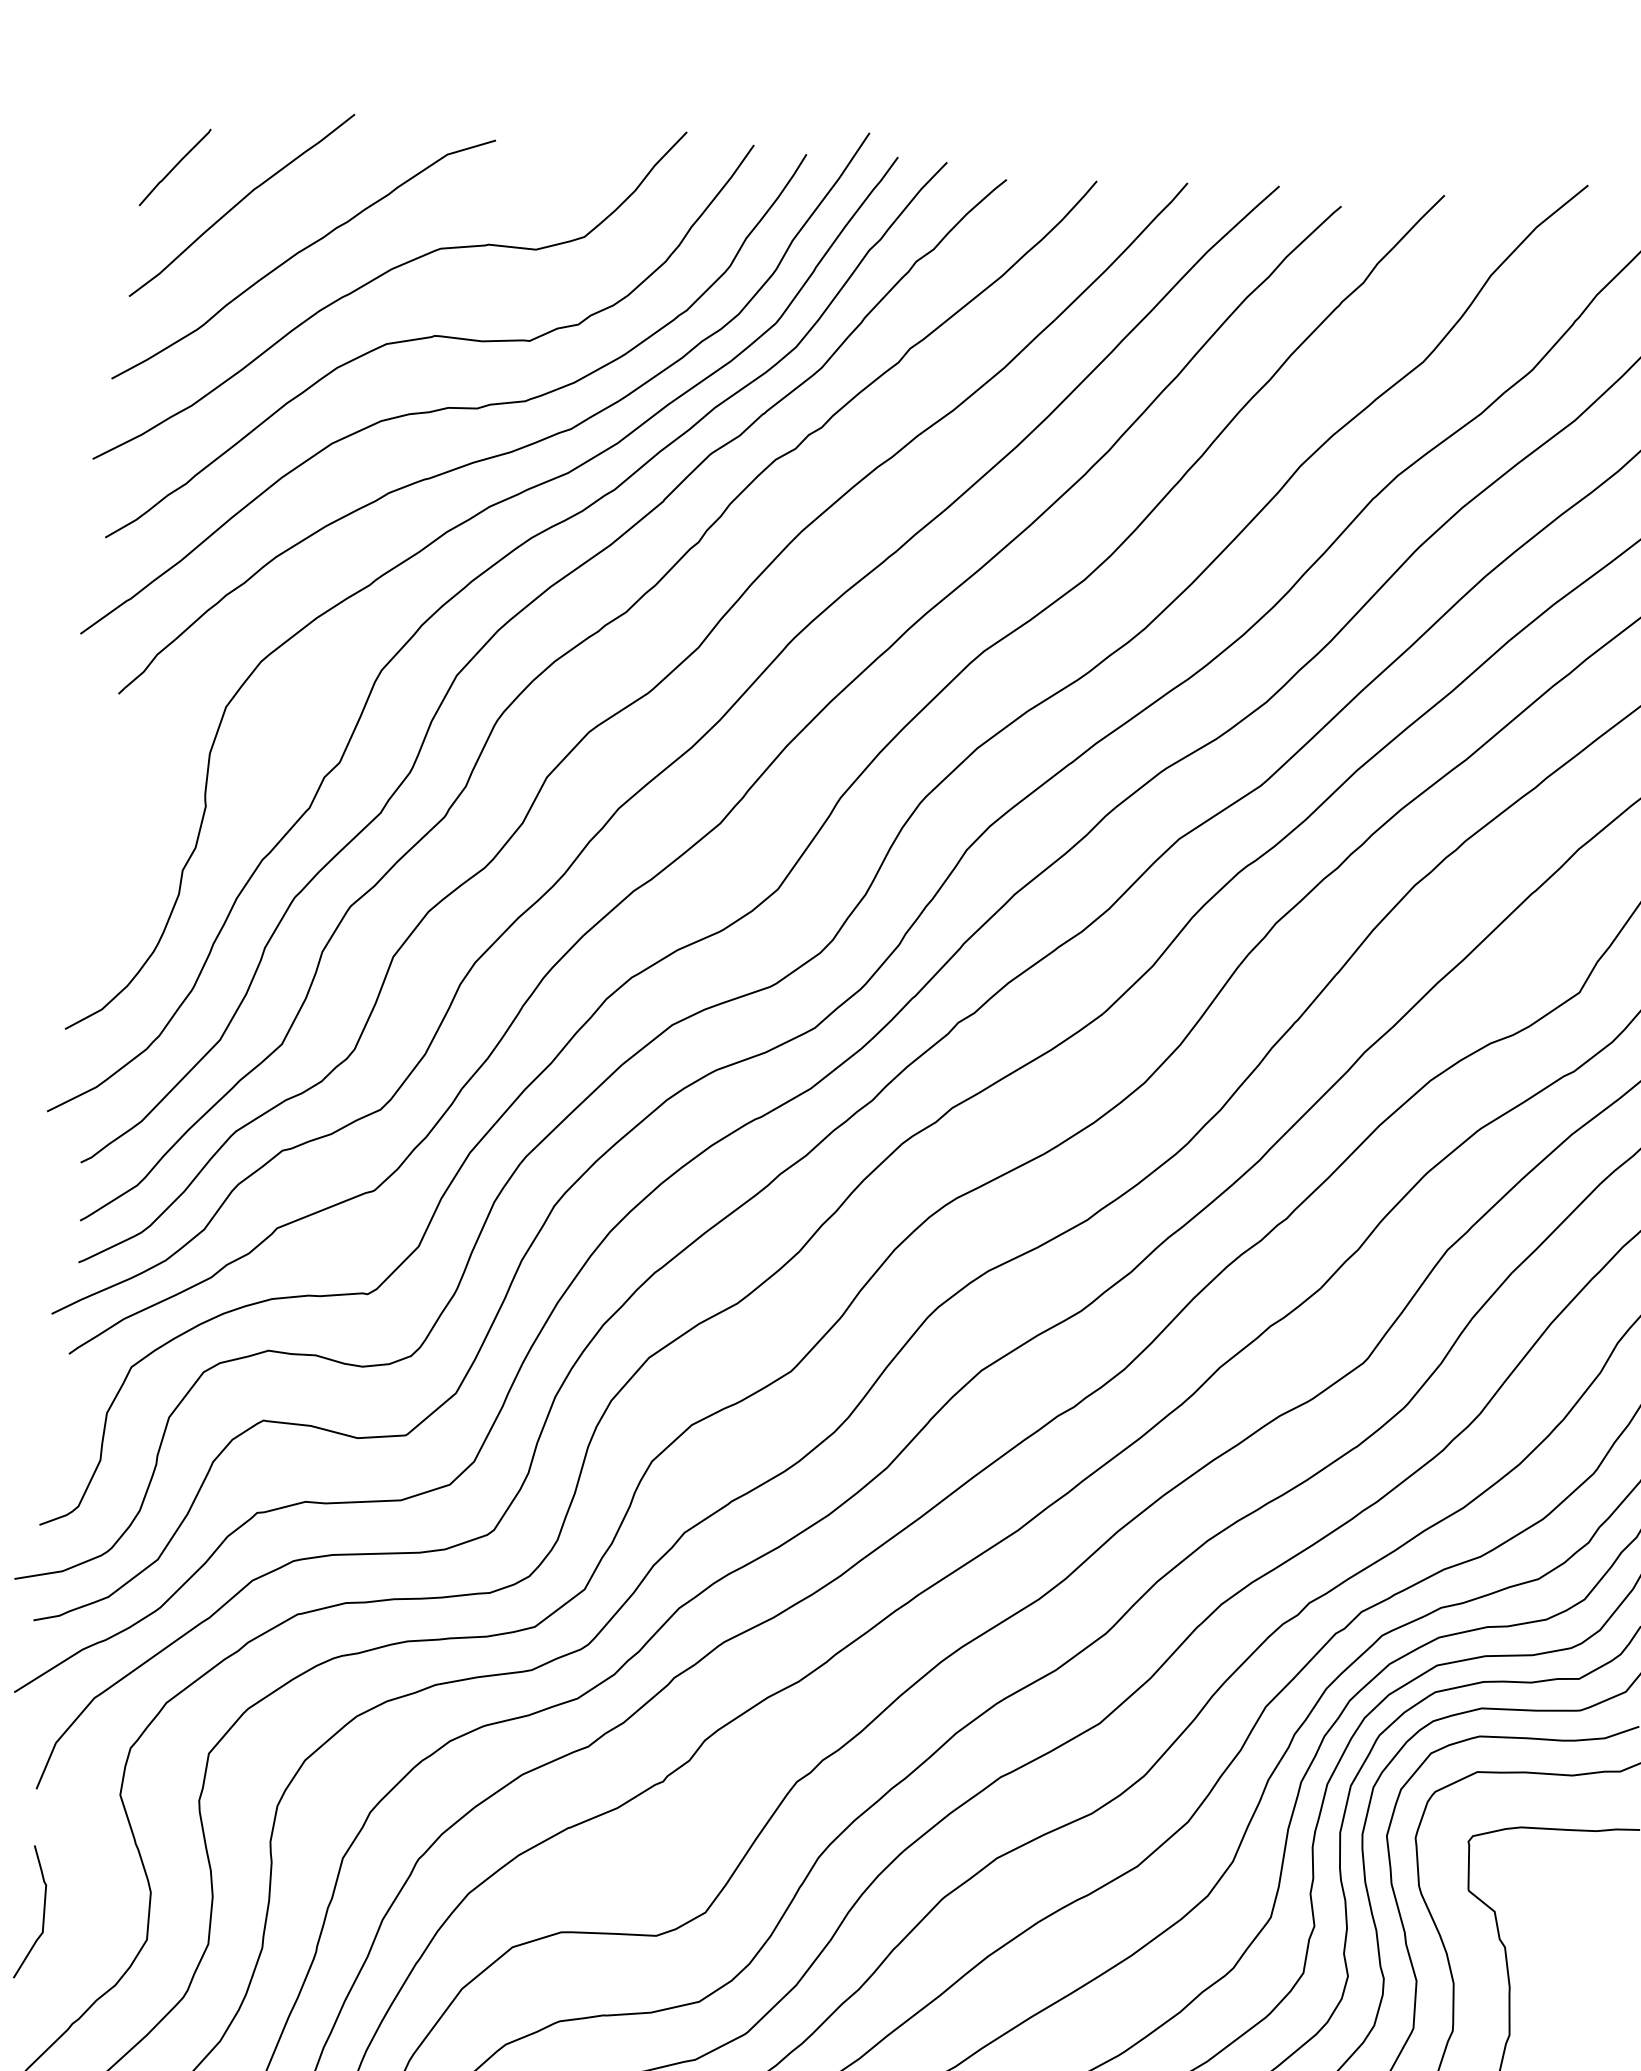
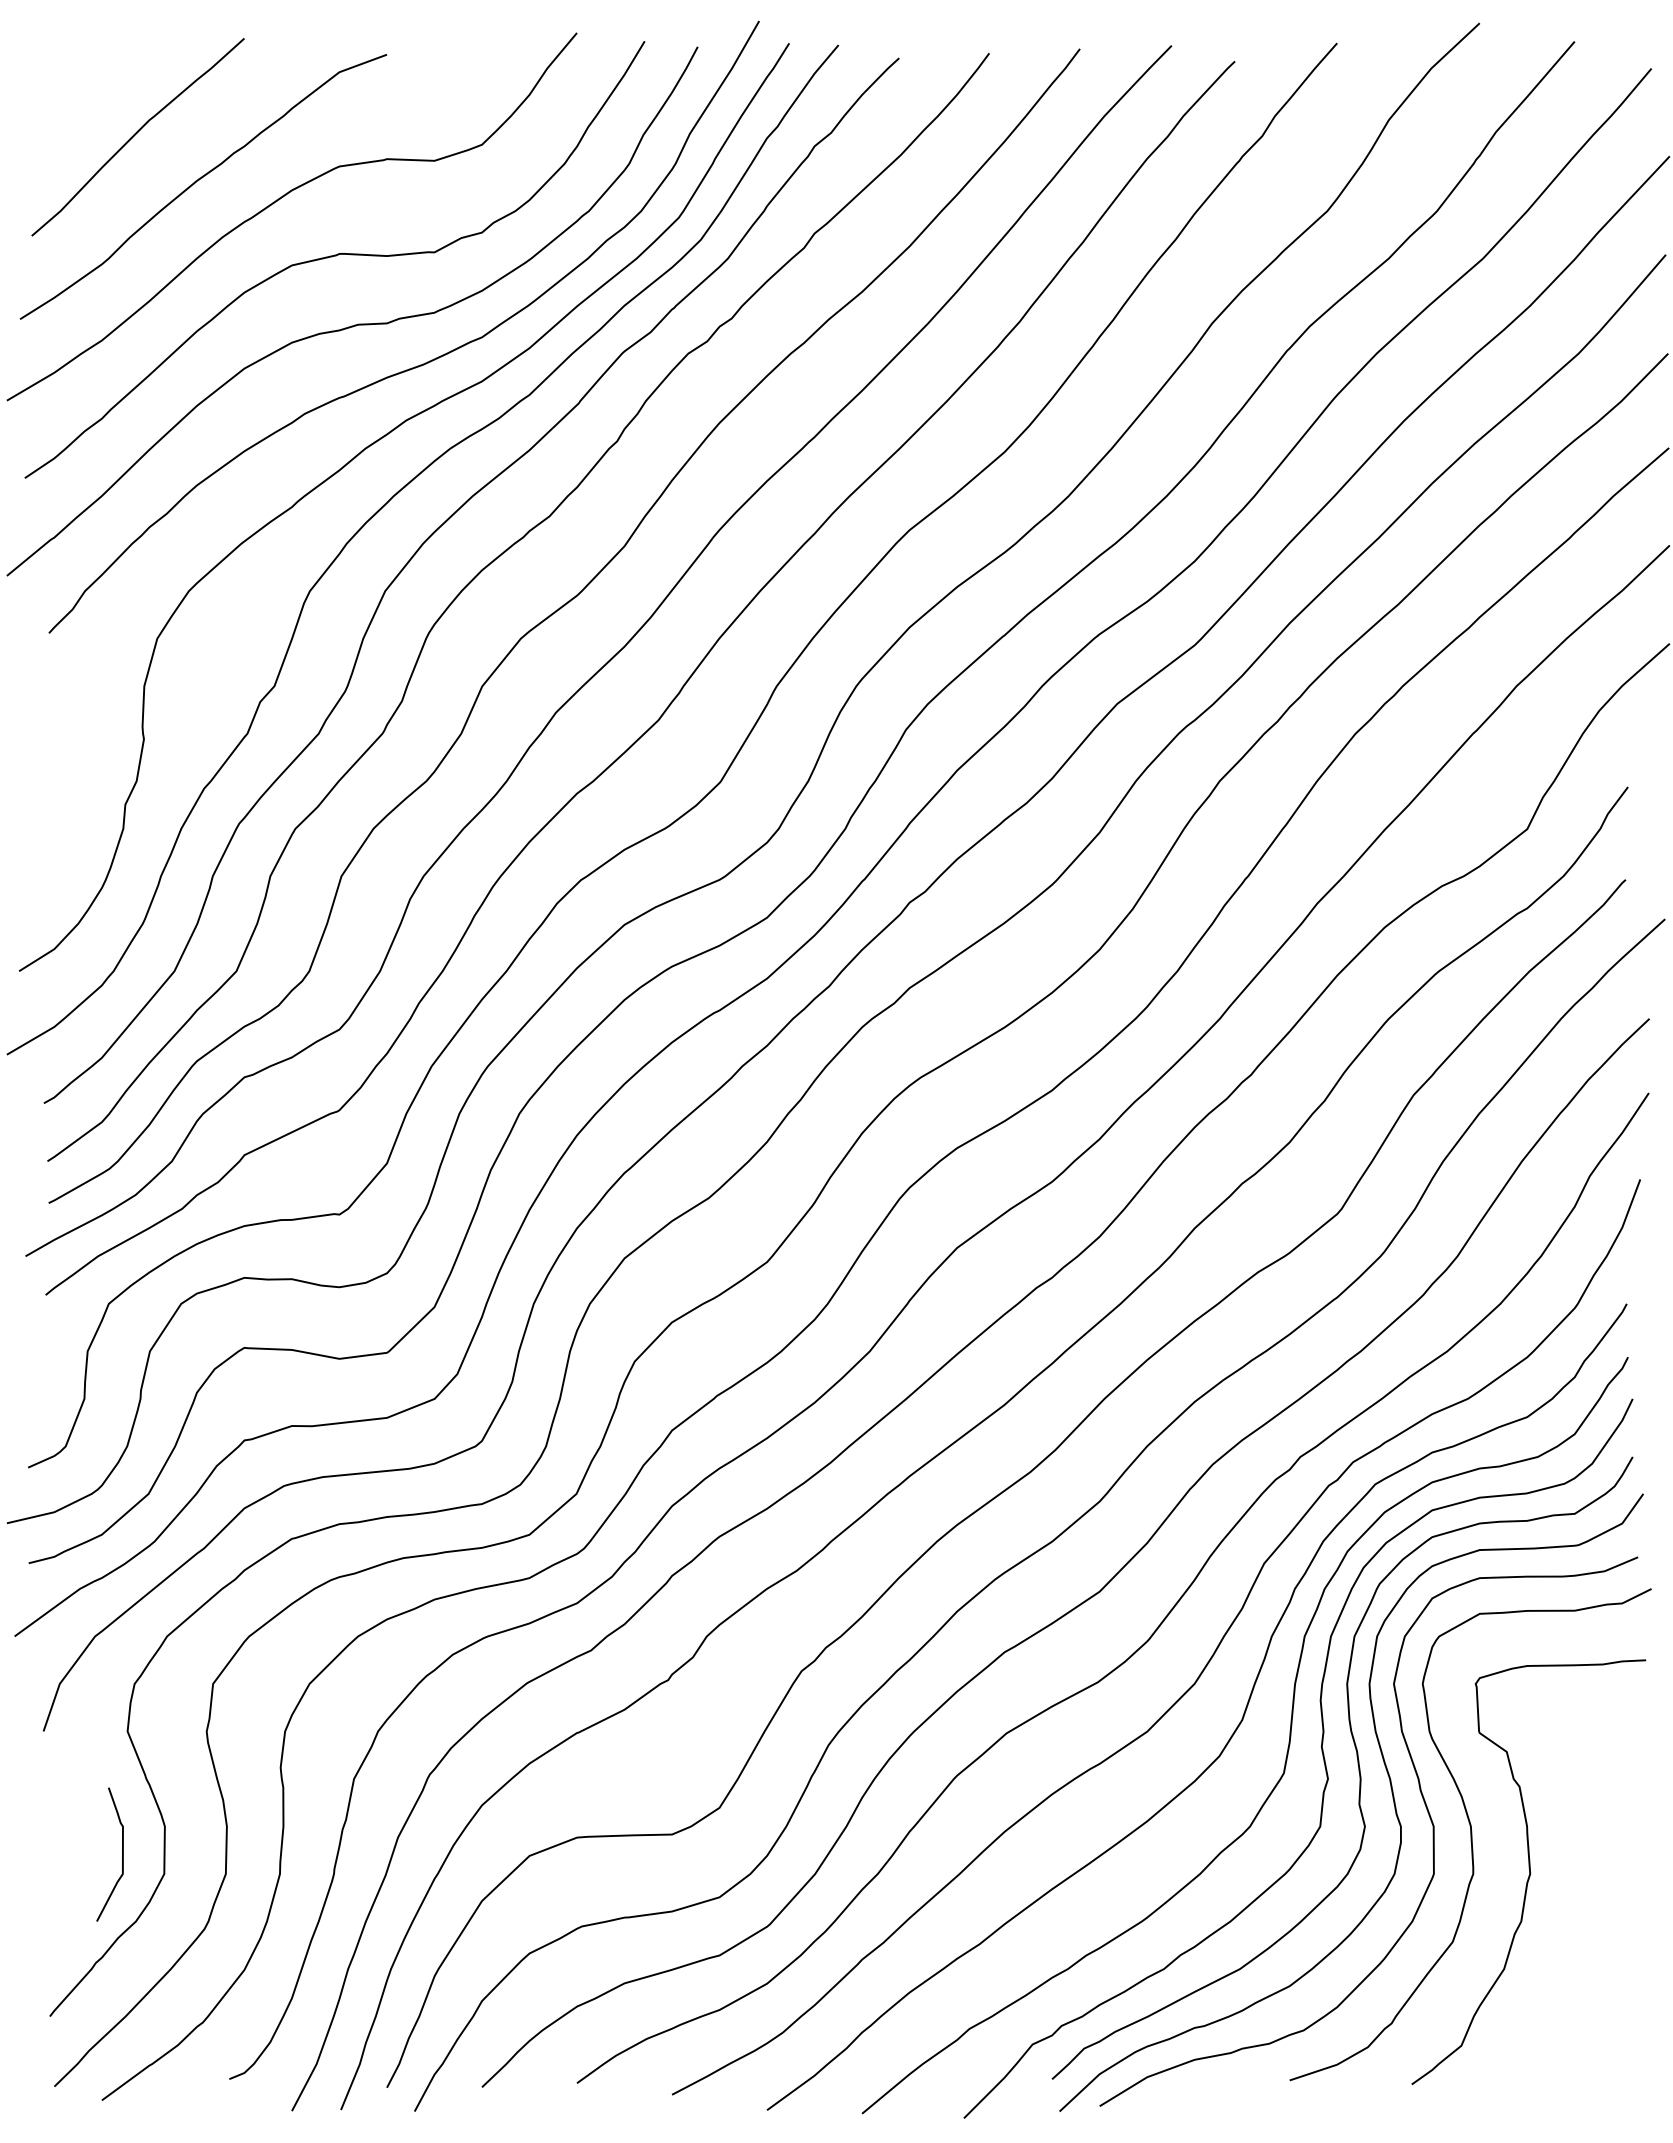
curve: (174, 167) -> (68, 104), removed
curve: (43, 1913) -> (122, 1854), moved

